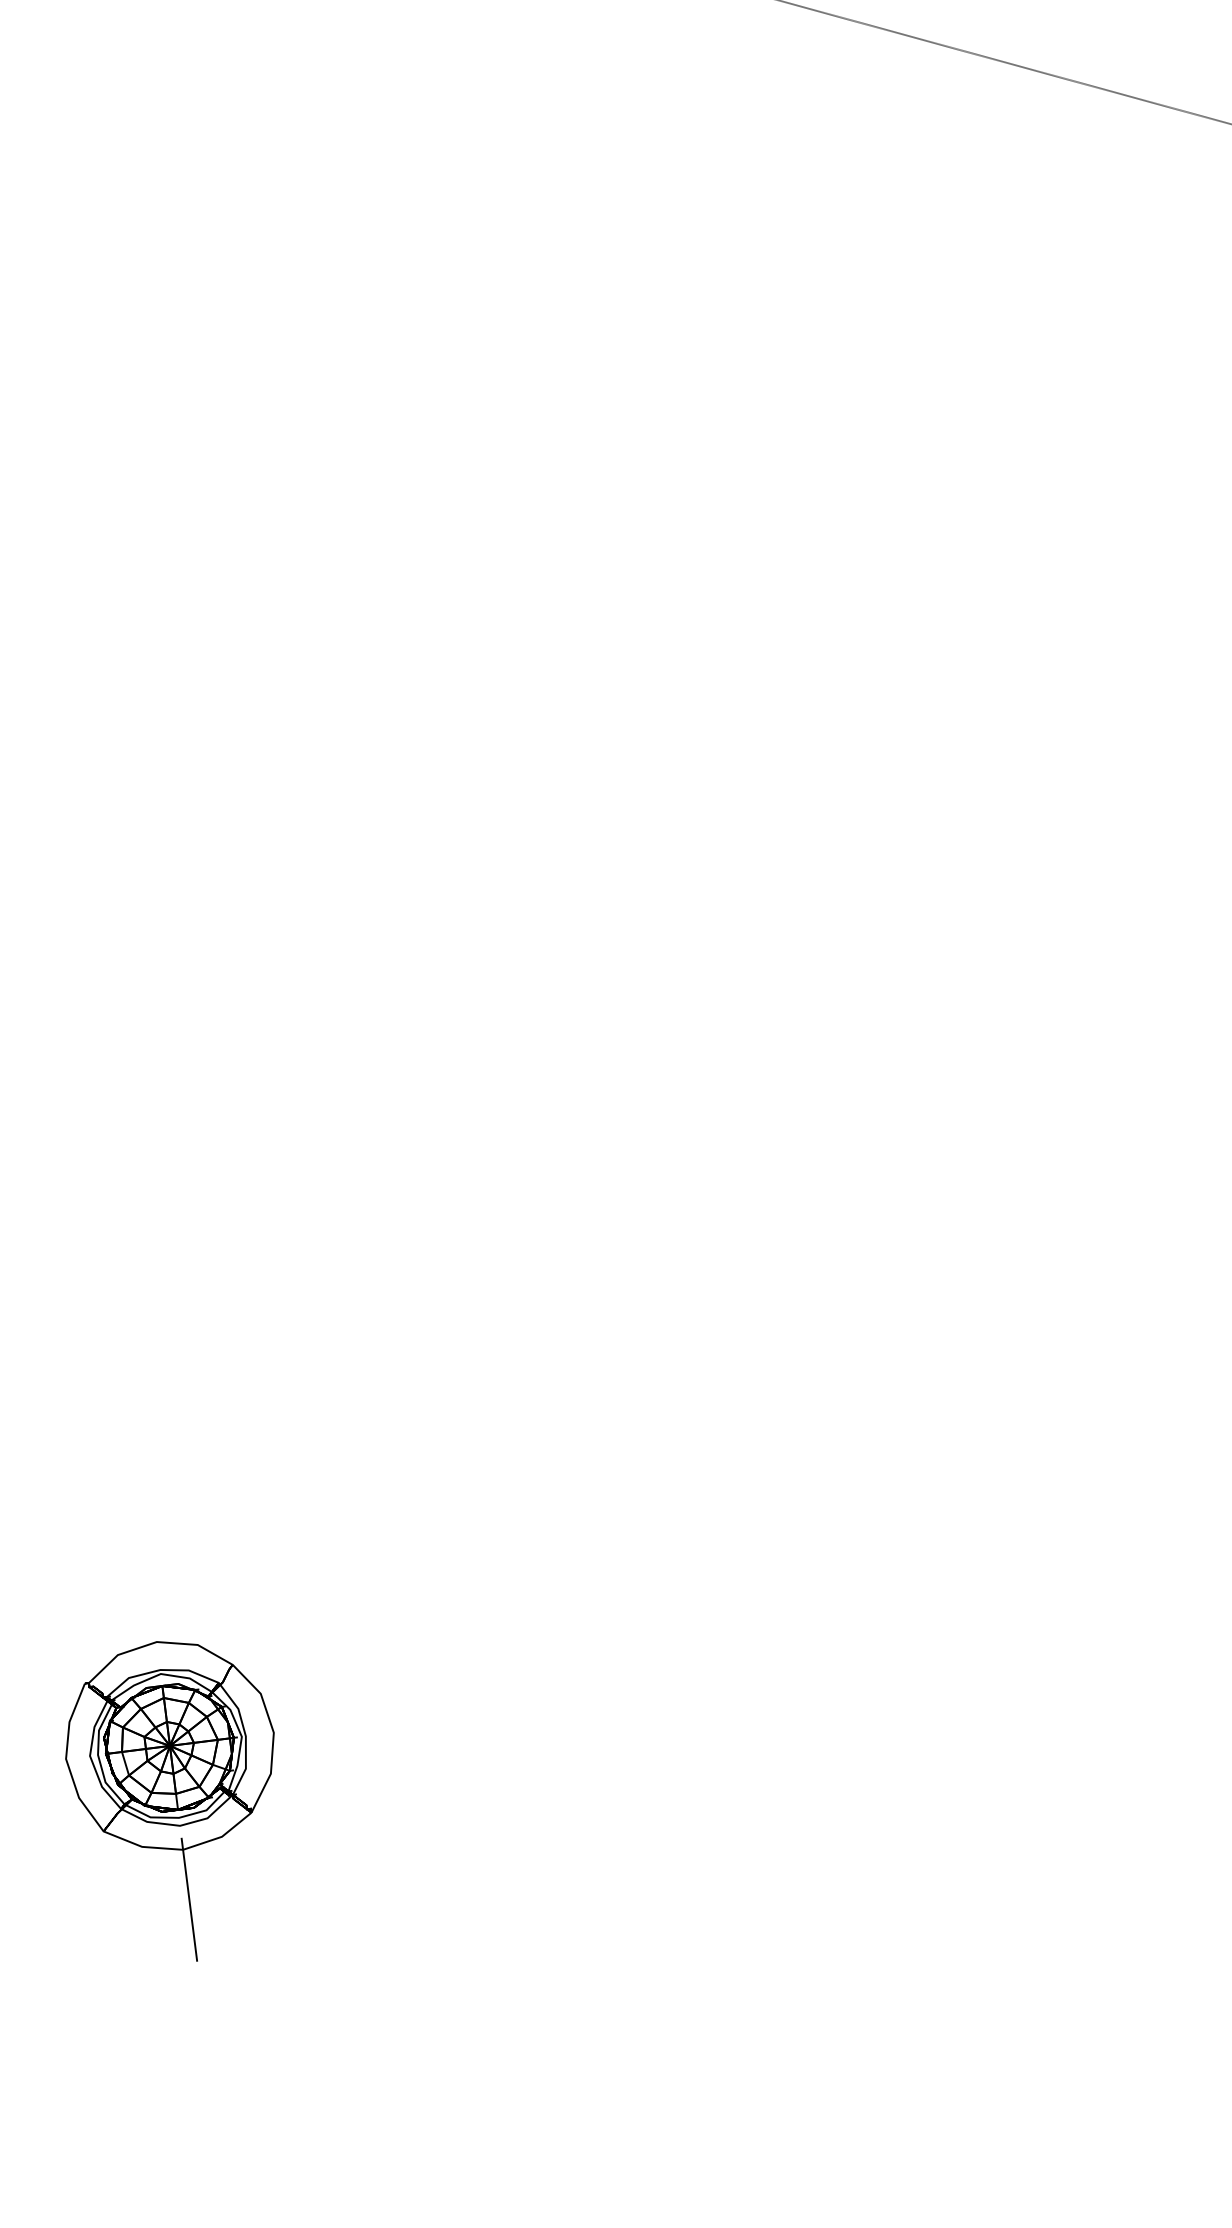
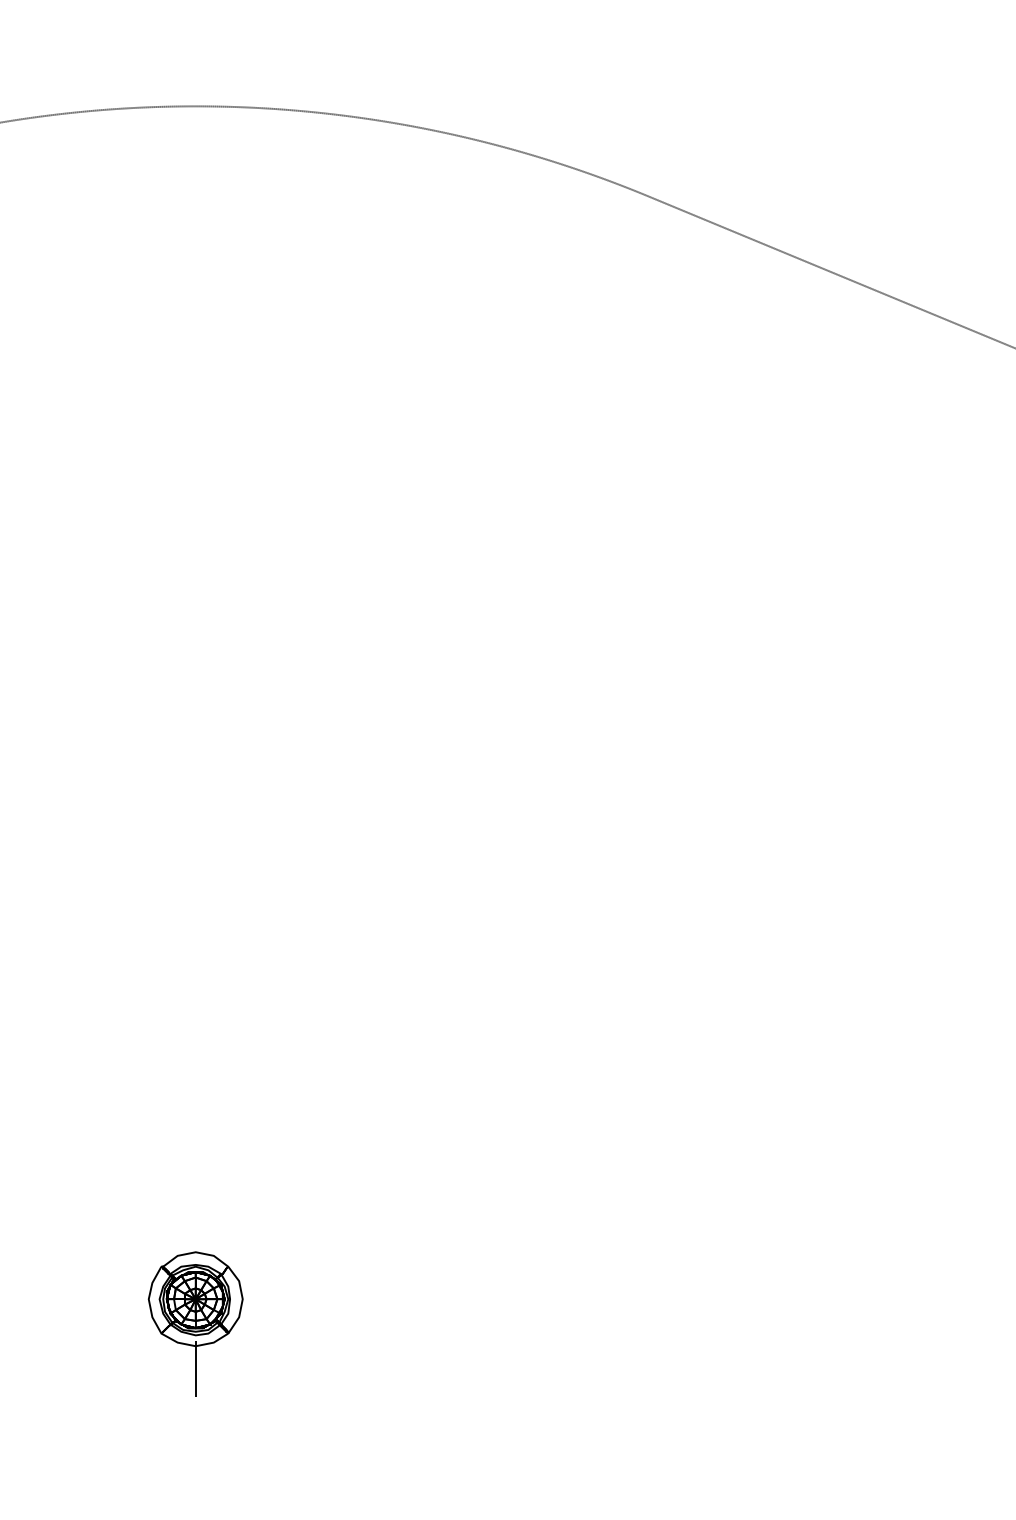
part: (176, 1799) -> (195, 1323), size x0.7

